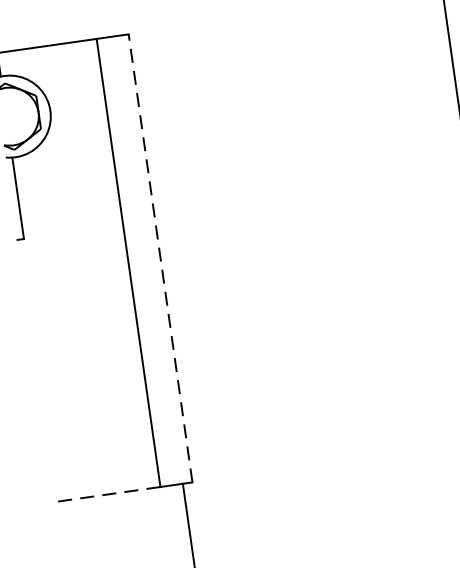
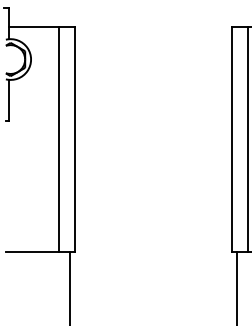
line: (159, 257) -> (74, 139), dashed -> solid
line: (105, 495) -> (31, 252), dashed -> solid

